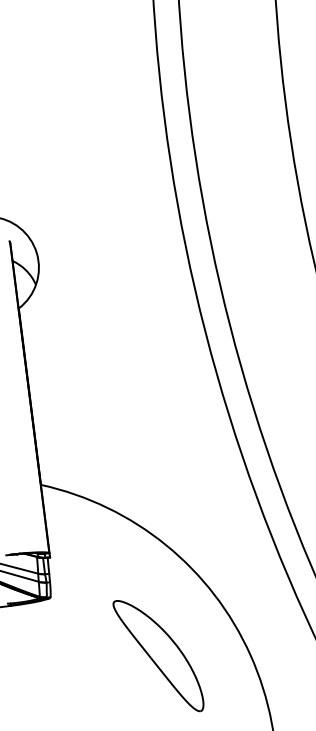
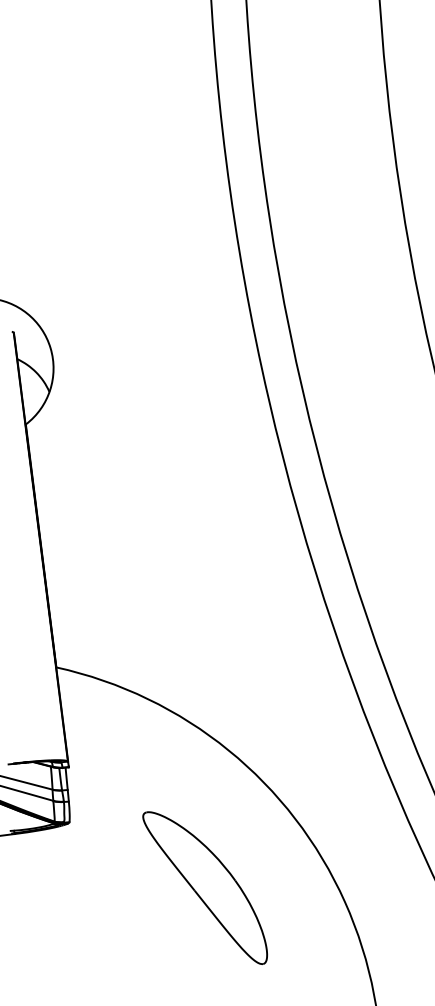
part: (158, 655) -> (204, 887), moved

